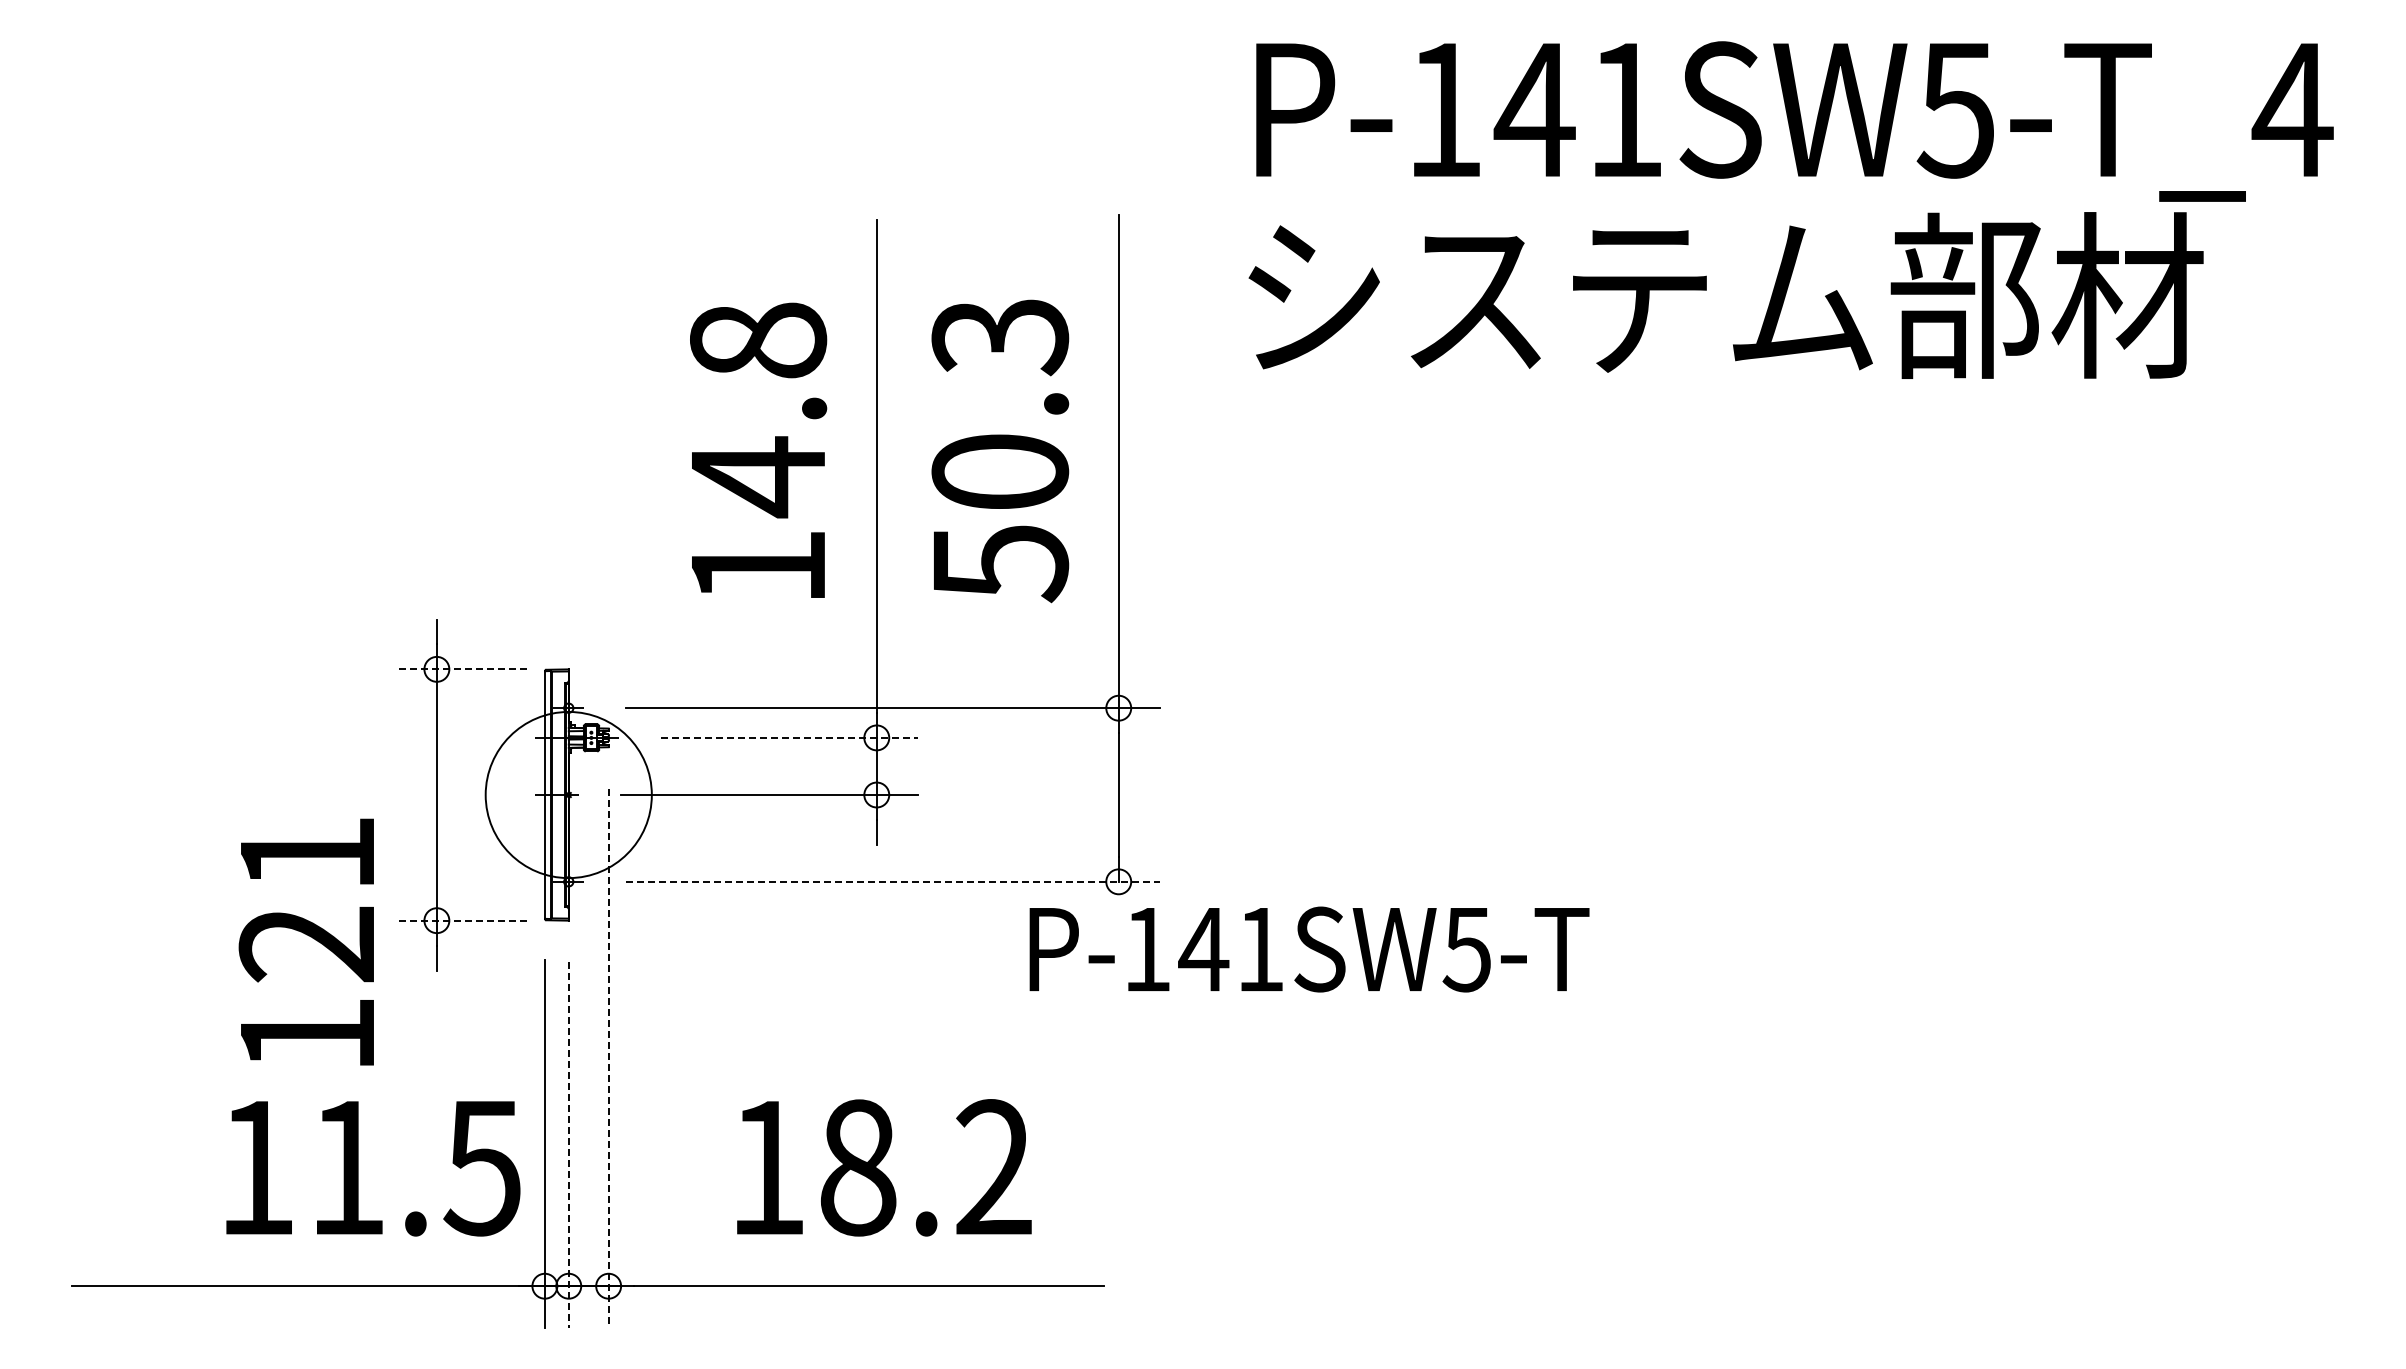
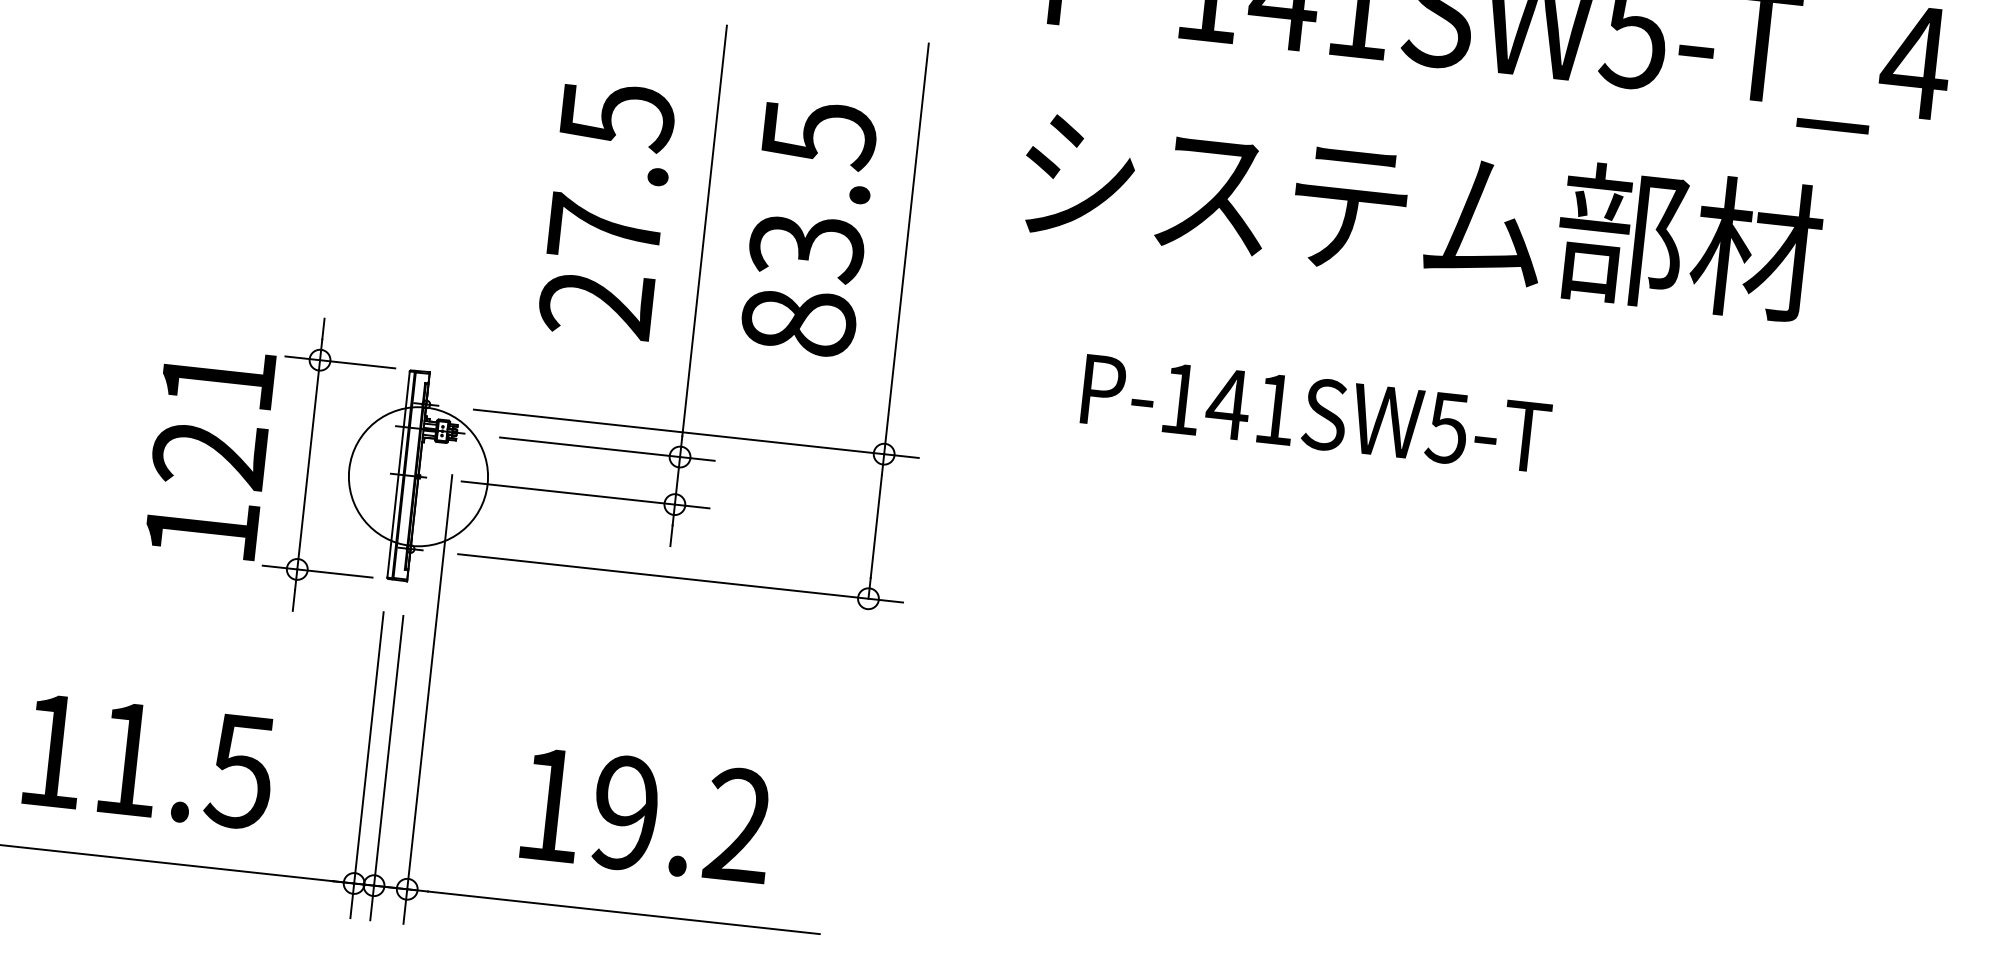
text: (1725, 295) -> (1421, 212), moved
text: (1000, 451) -> (808, 229), 50.3 -> 83.5
text: (758, 453) -> (607, 209), 14.8 -> 27.5
line: (461, 669) -> (340, 362), dashed -> solid
line: (789, 737) -> (607, 448), dashed -> solid
line: (893, 881) -> (680, 578), dashed -> solid
line: (461, 920) -> (317, 571), dashed -> solid
text: (305, 941) -> (208, 451), moved
text: (1309, 949) -> (1316, 413), moved
line: (608, 1058) -> (427, 699), dashed -> solid
line: (568, 1144) -> (386, 767), dashed -> solid
text: (858, 1167) -> (625, 813), 18.2 -> 19.2
text: (373, 1168) -> (149, 762), moved

